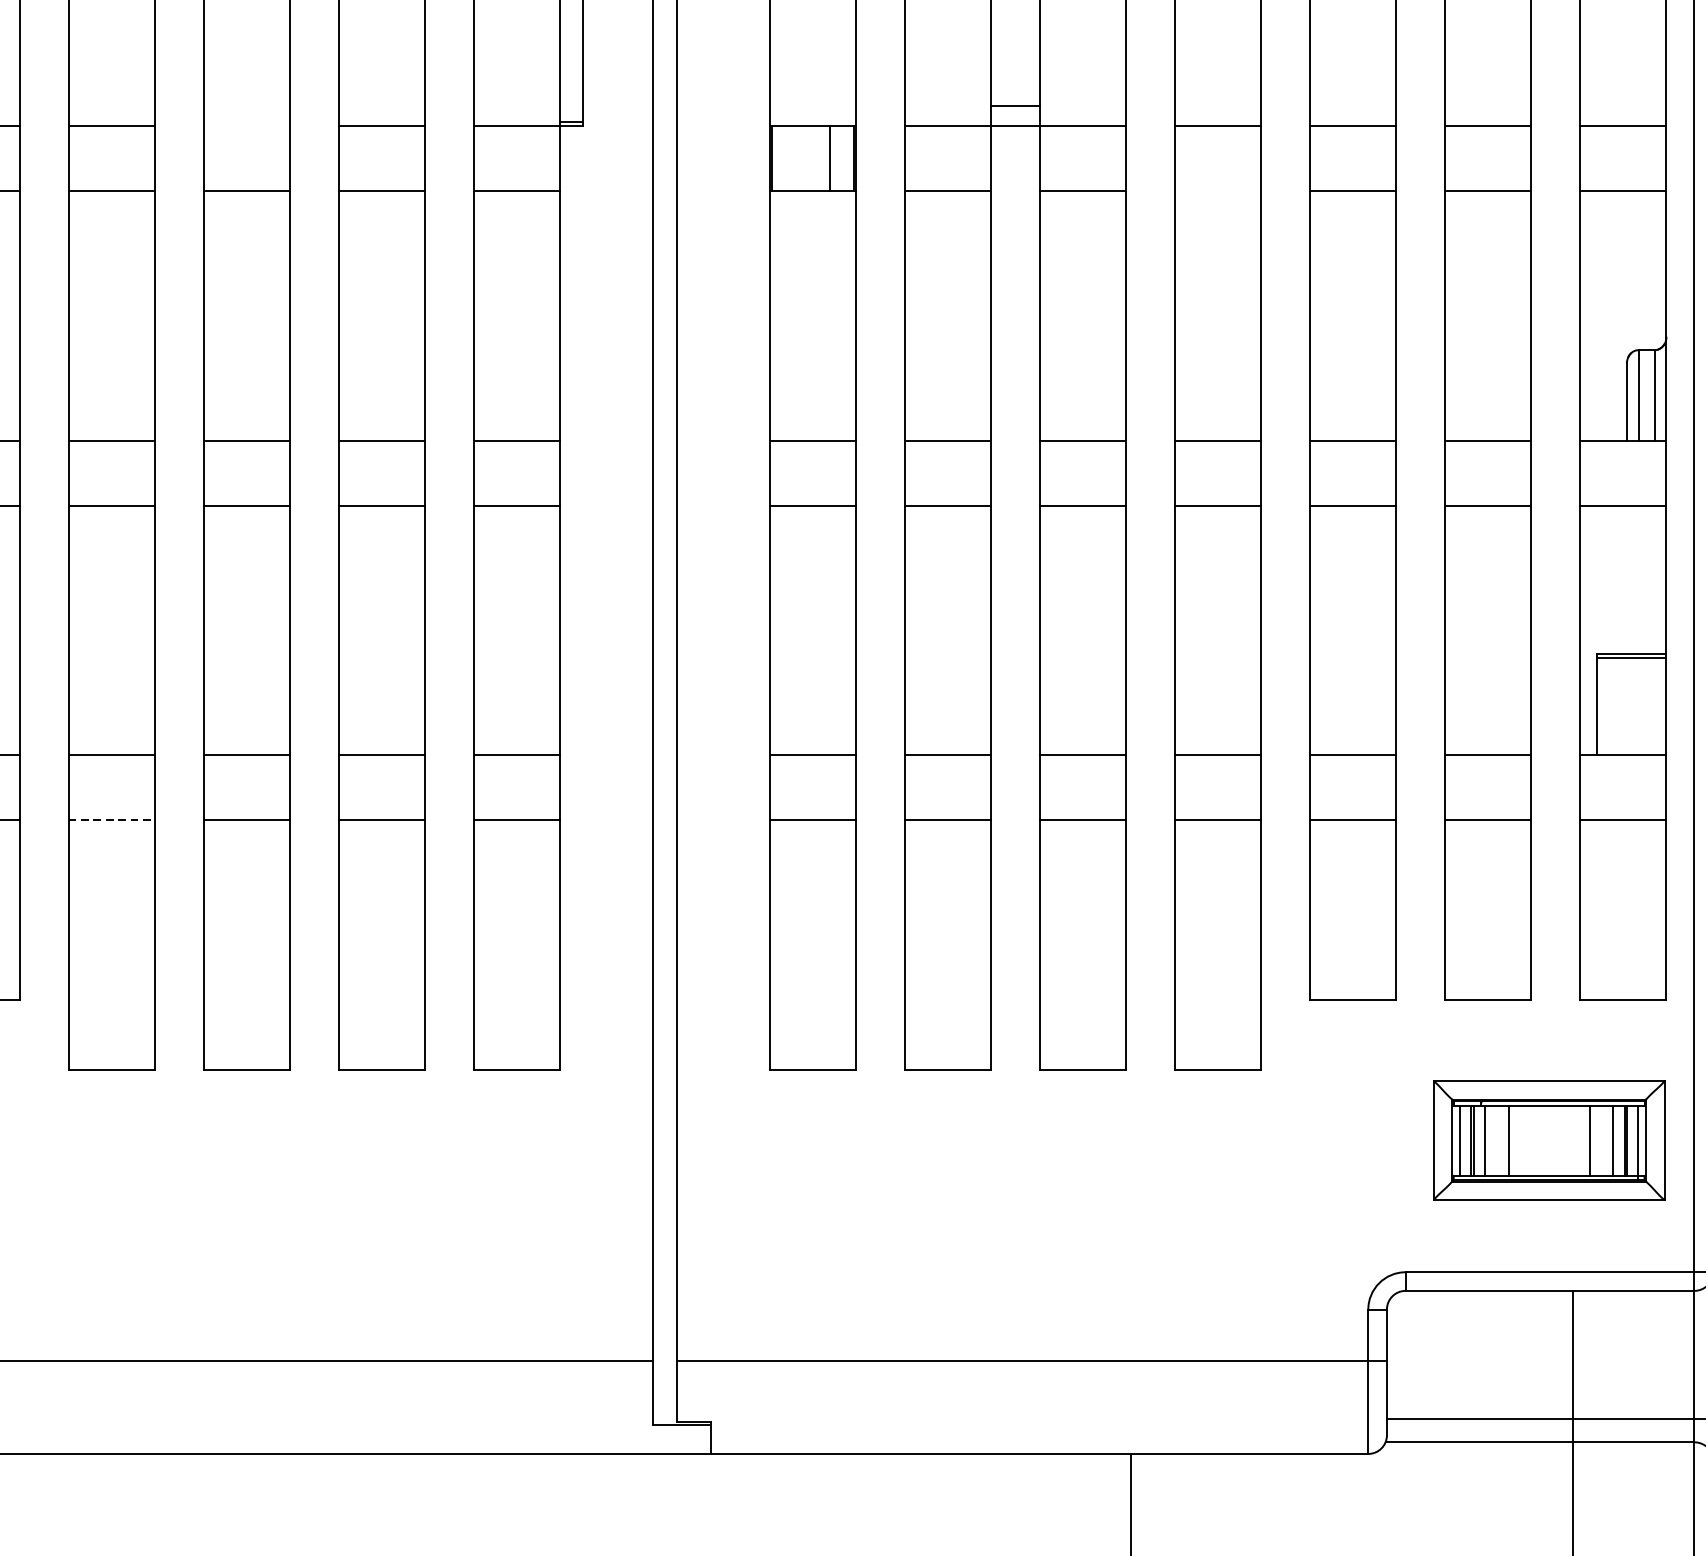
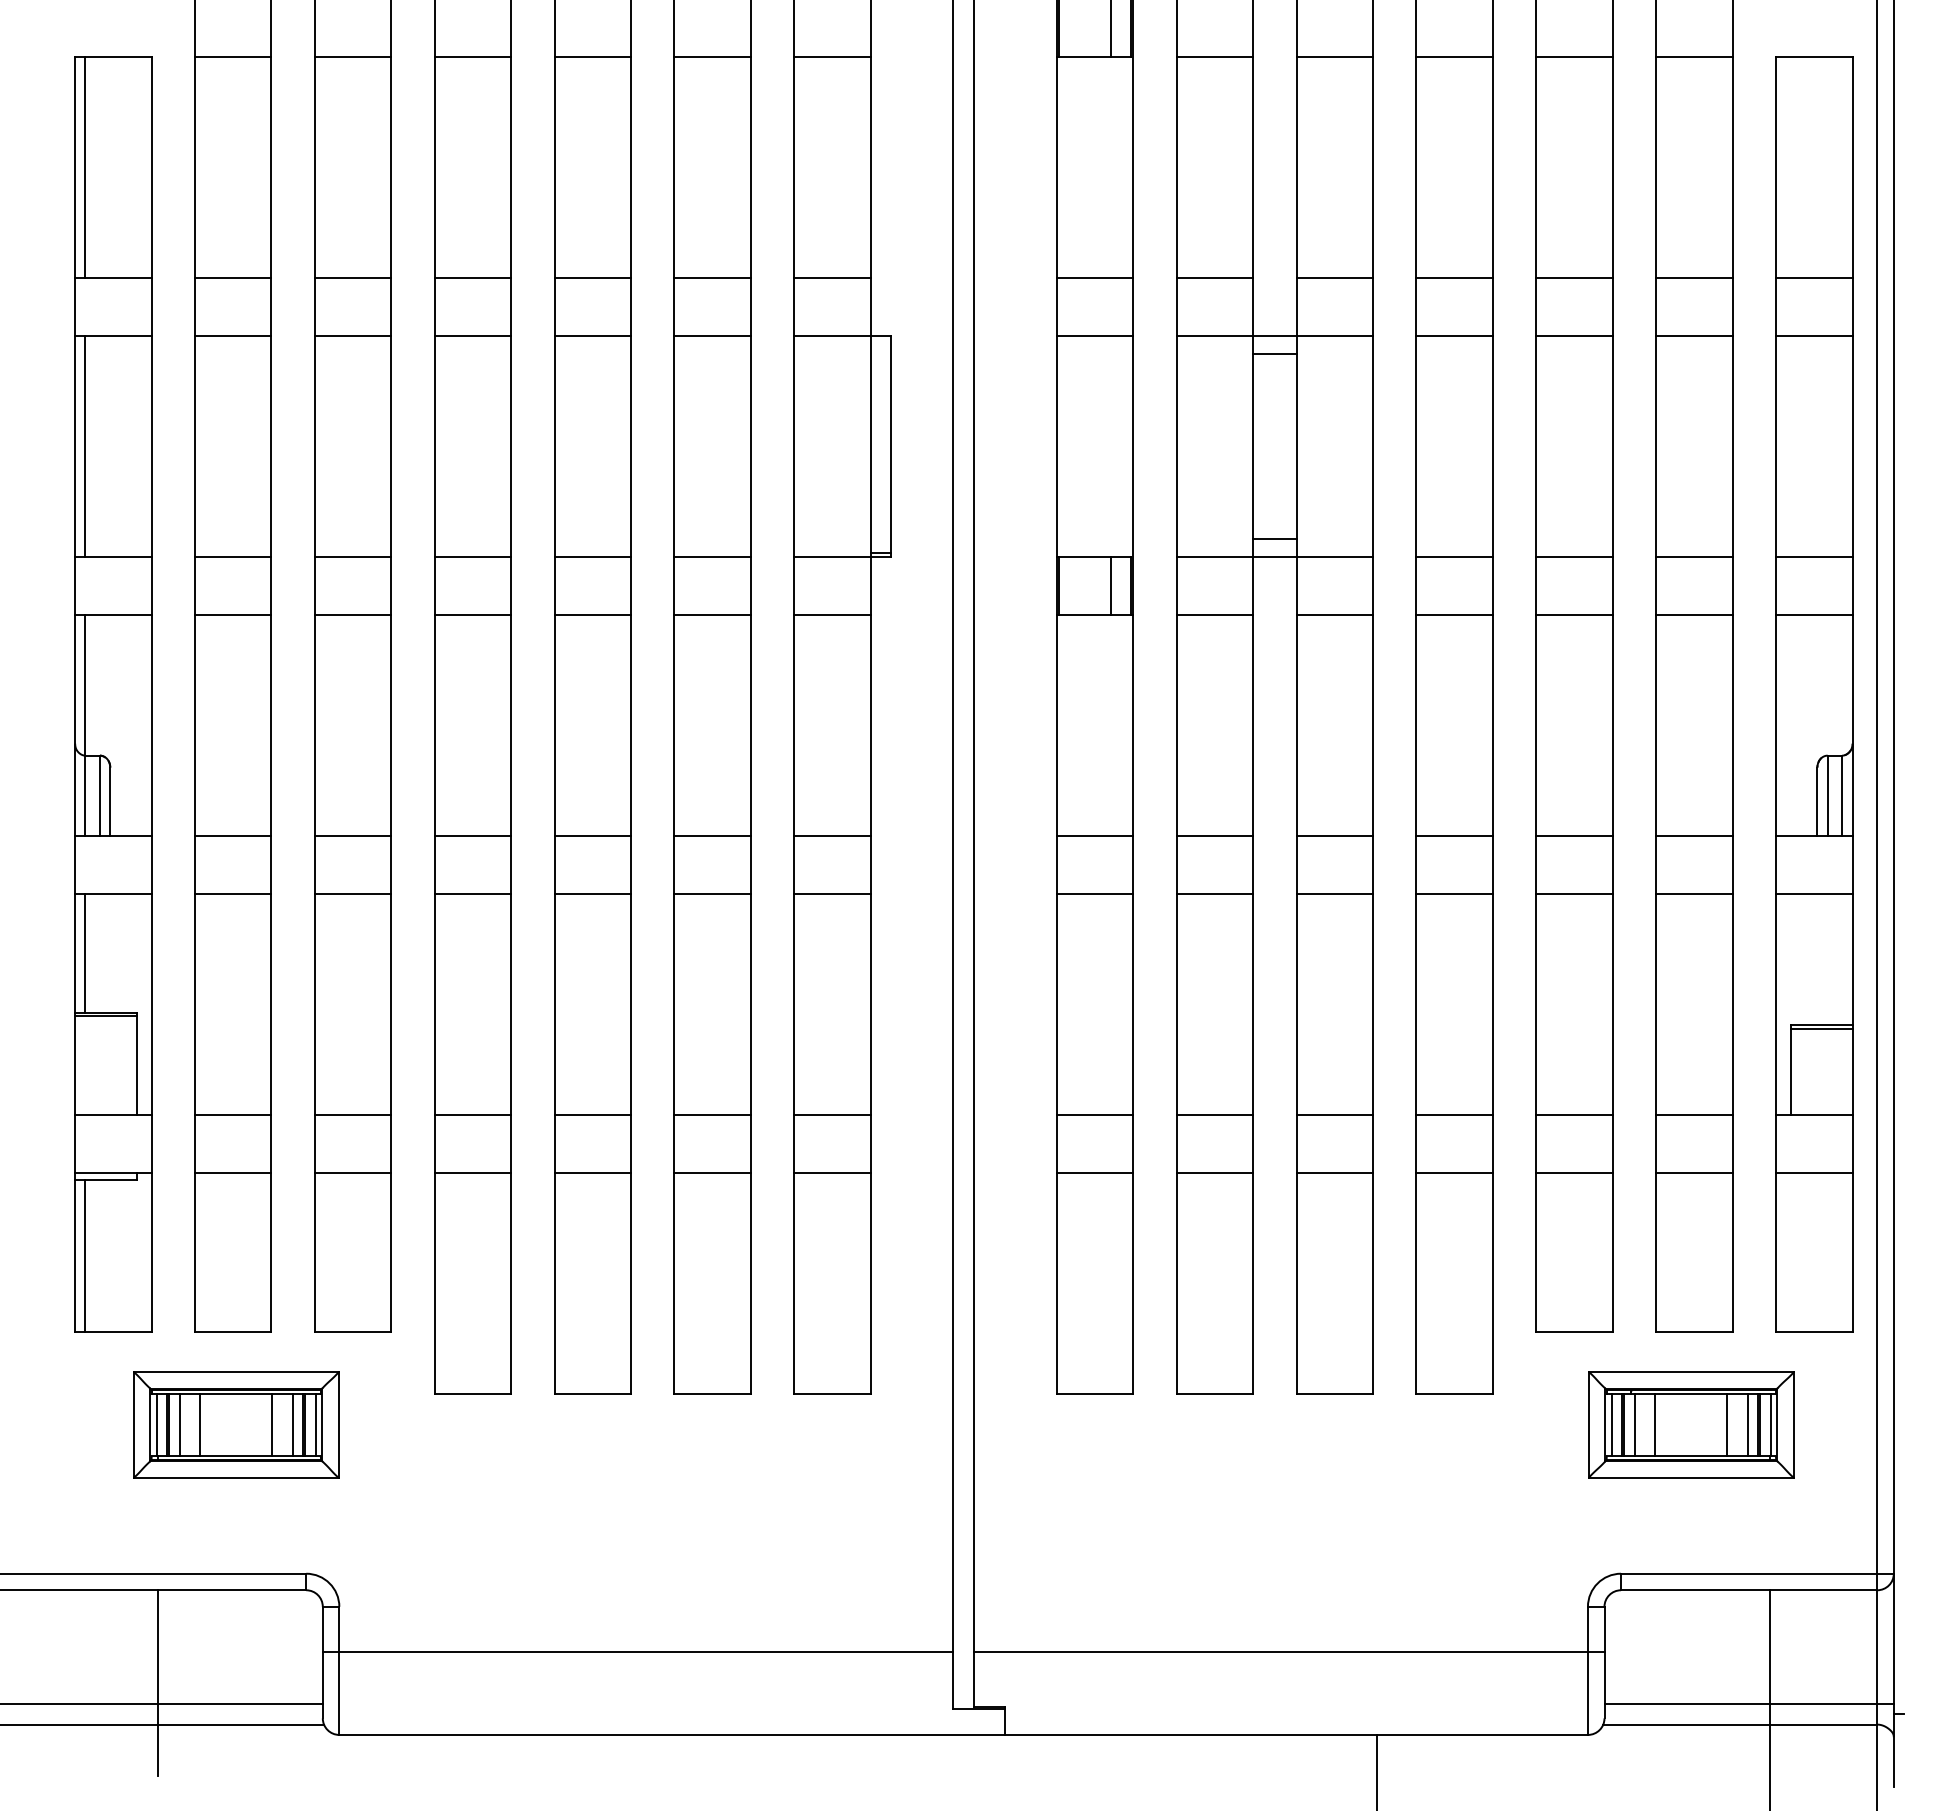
line: (246, 125) -> (592, 556), added
line: (1217, 191) -> (1454, 614), added
line: (112, 820) -> (473, 1172), dashed -> solid
part: (1549, 1140) -> (1691, 1424), moved

